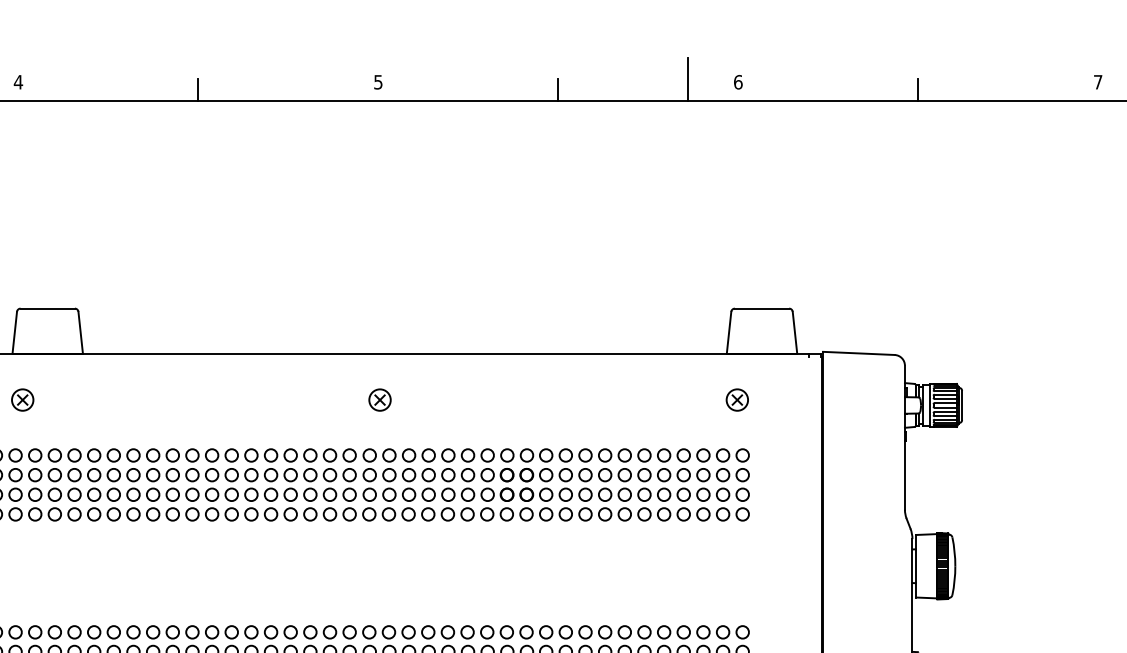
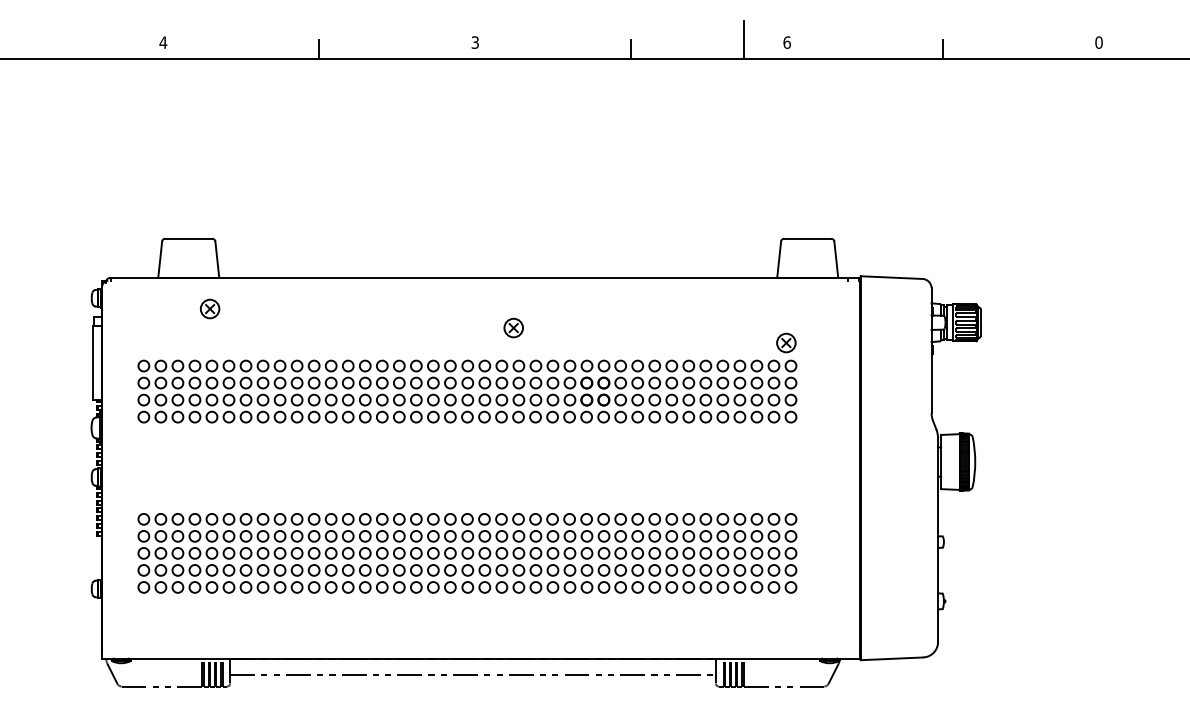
text: (378, 82) -> (475, 42), 5 -> 3
text: (1097, 82) -> (1098, 42), 7 -> 0
part: (22, 399) -> (209, 308), moved
part: (379, 399) -> (513, 327), moved
part: (737, 399) -> (786, 342), moved

